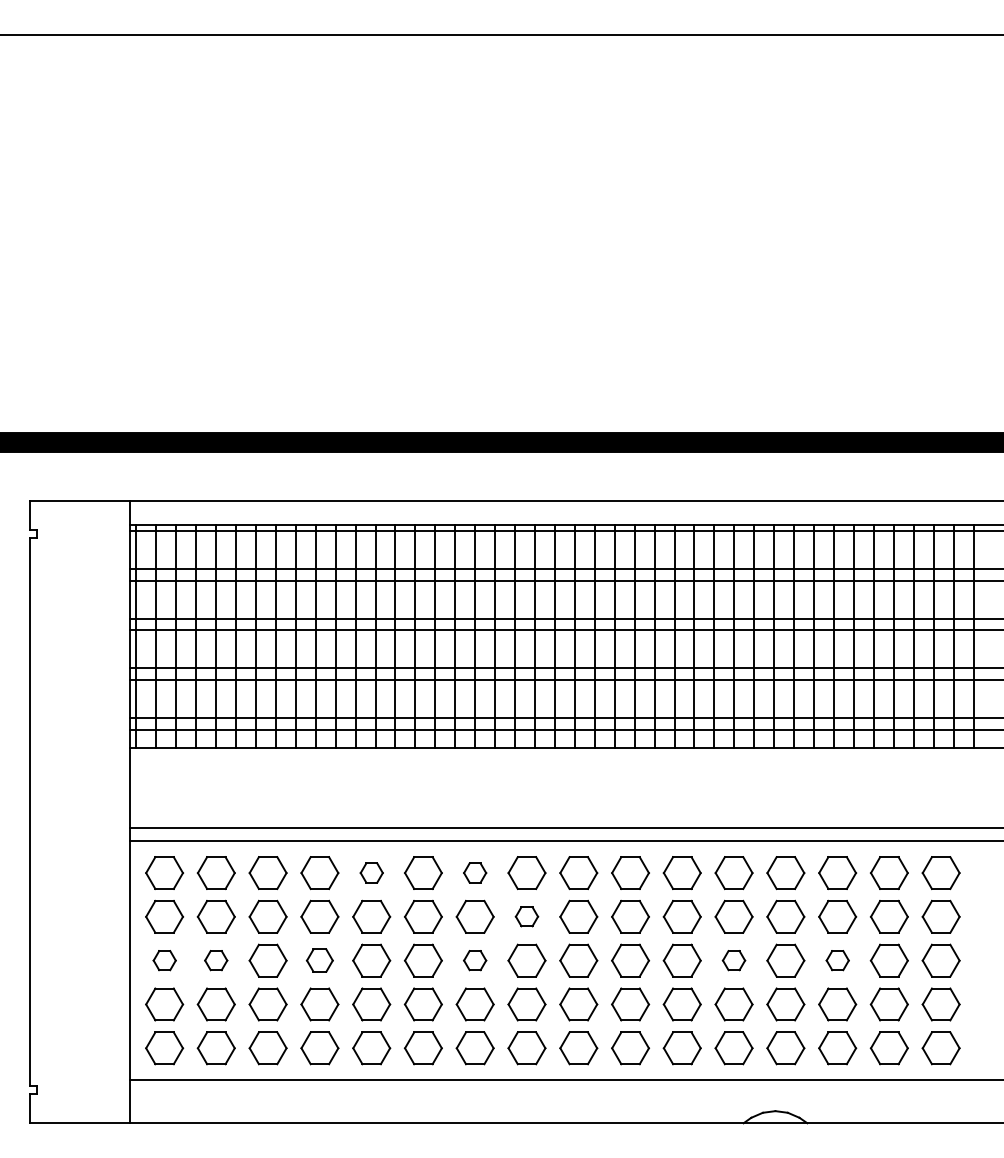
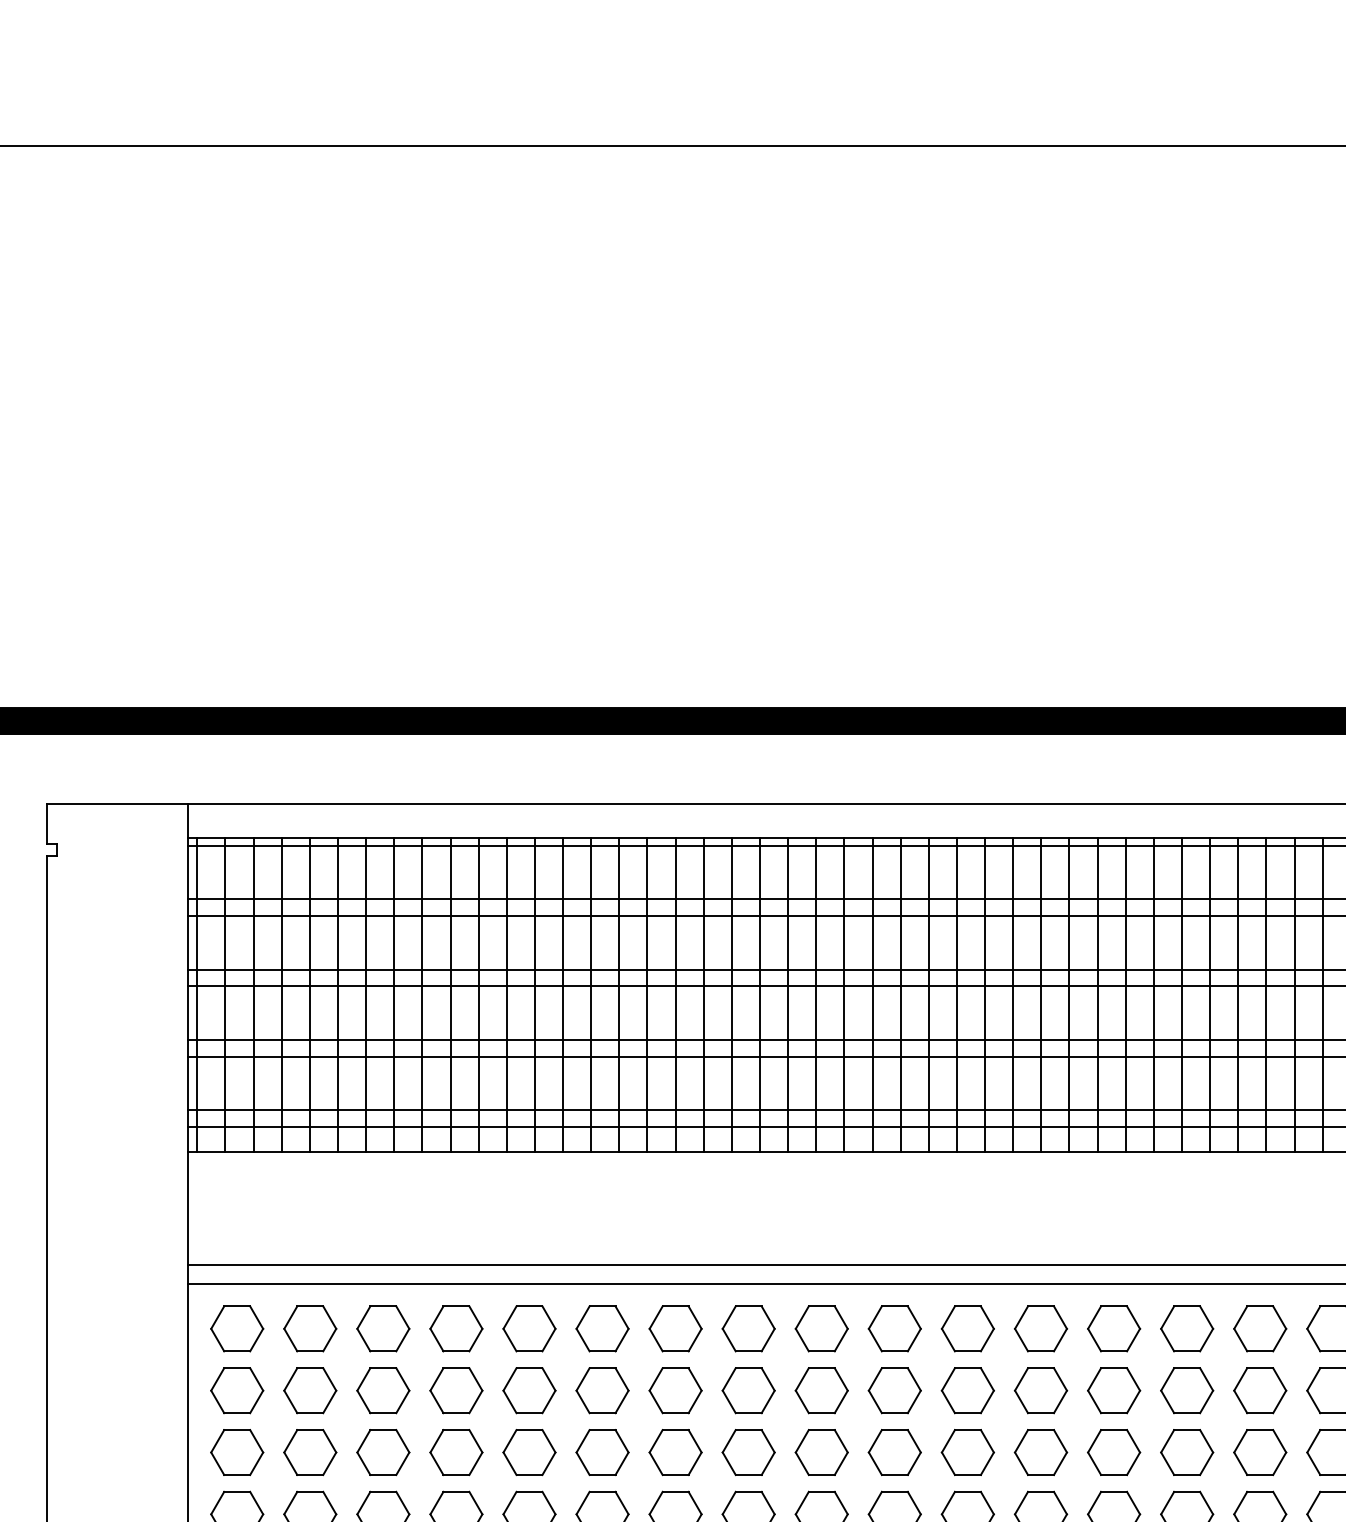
part: (371, 872) -> (529, 1328), size x1.67
part: (474, 872) -> (674, 1328), size x1.67
part: (526, 916) -> (748, 1390), size x1.67
part: (164, 960) -> (237, 1452), size x1.67
part: (215, 960) -> (309, 1452), size x1.67
part: (319, 960) -> (455, 1452), size x1.43
part: (474, 960) -> (674, 1452), size x1.67
part: (733, 960) -> (1040, 1452), size x1.67
part: (837, 960) -> (1186, 1452), size x1.67

